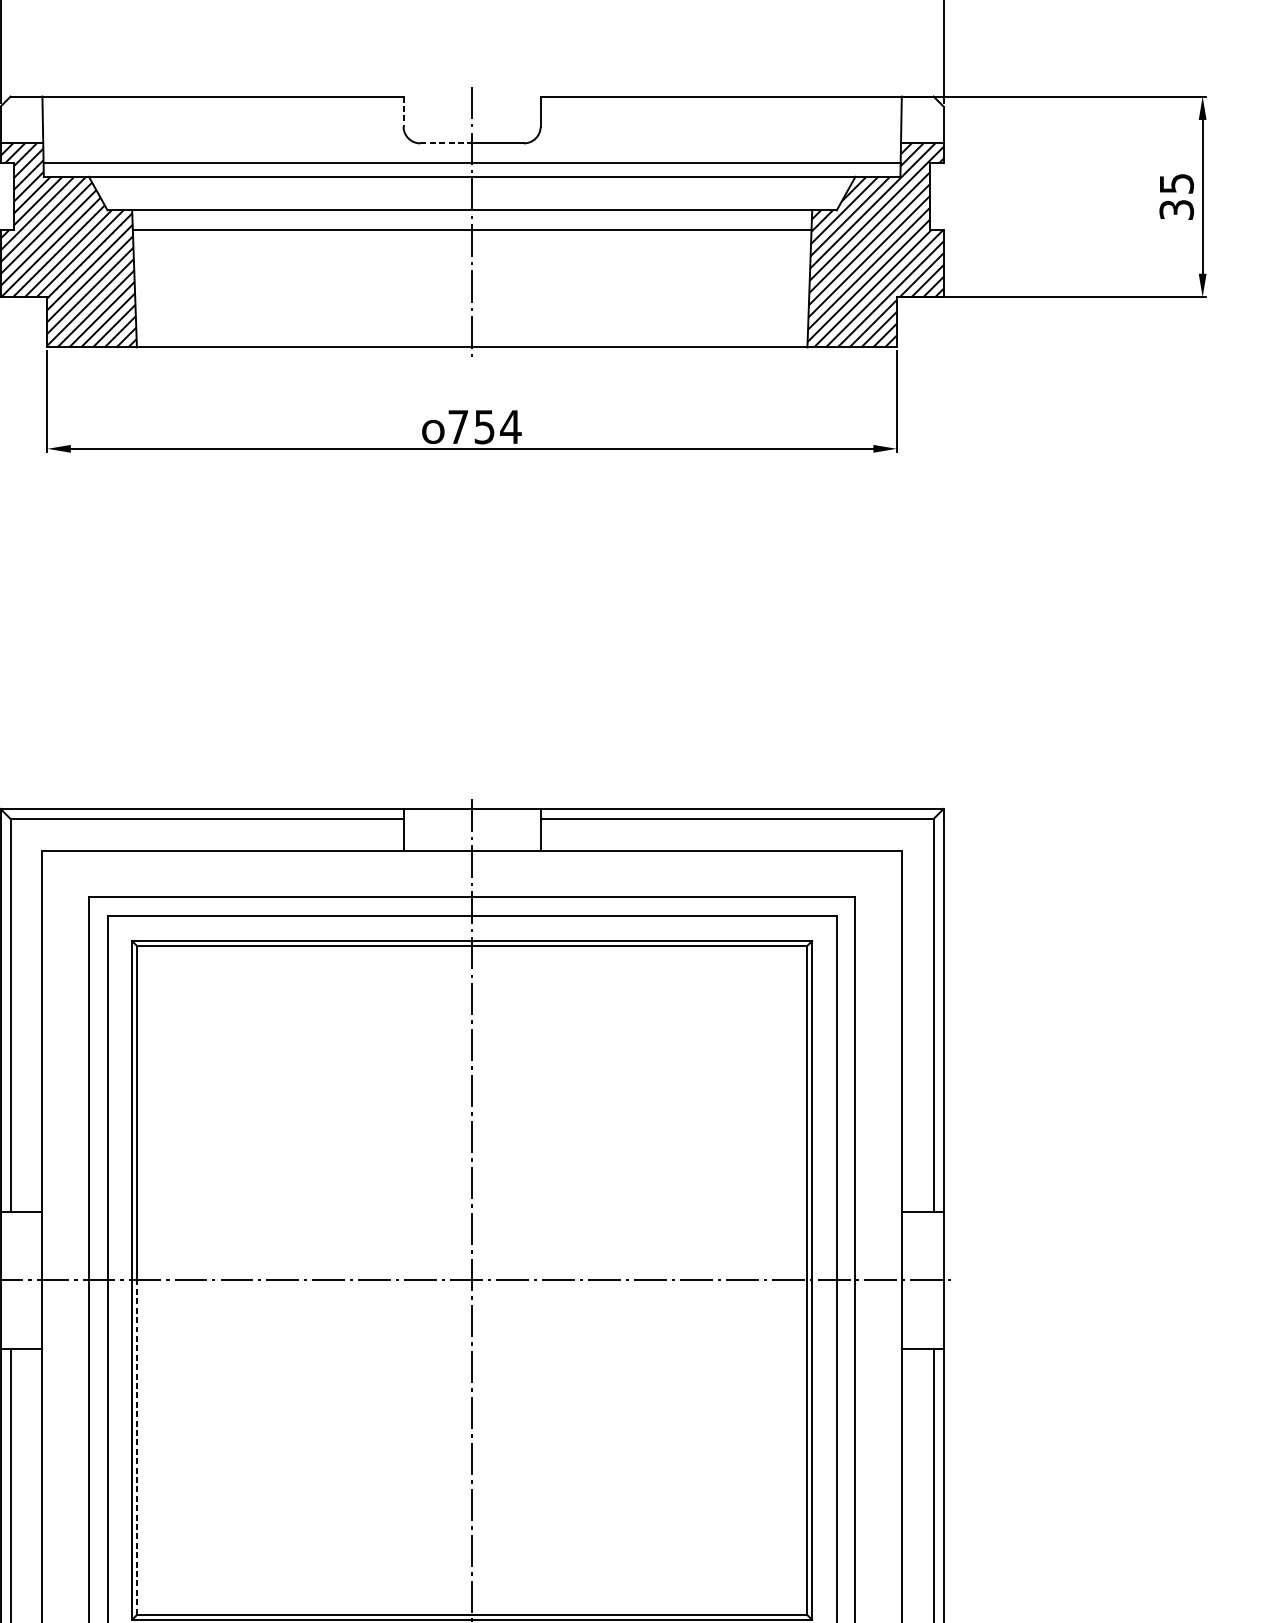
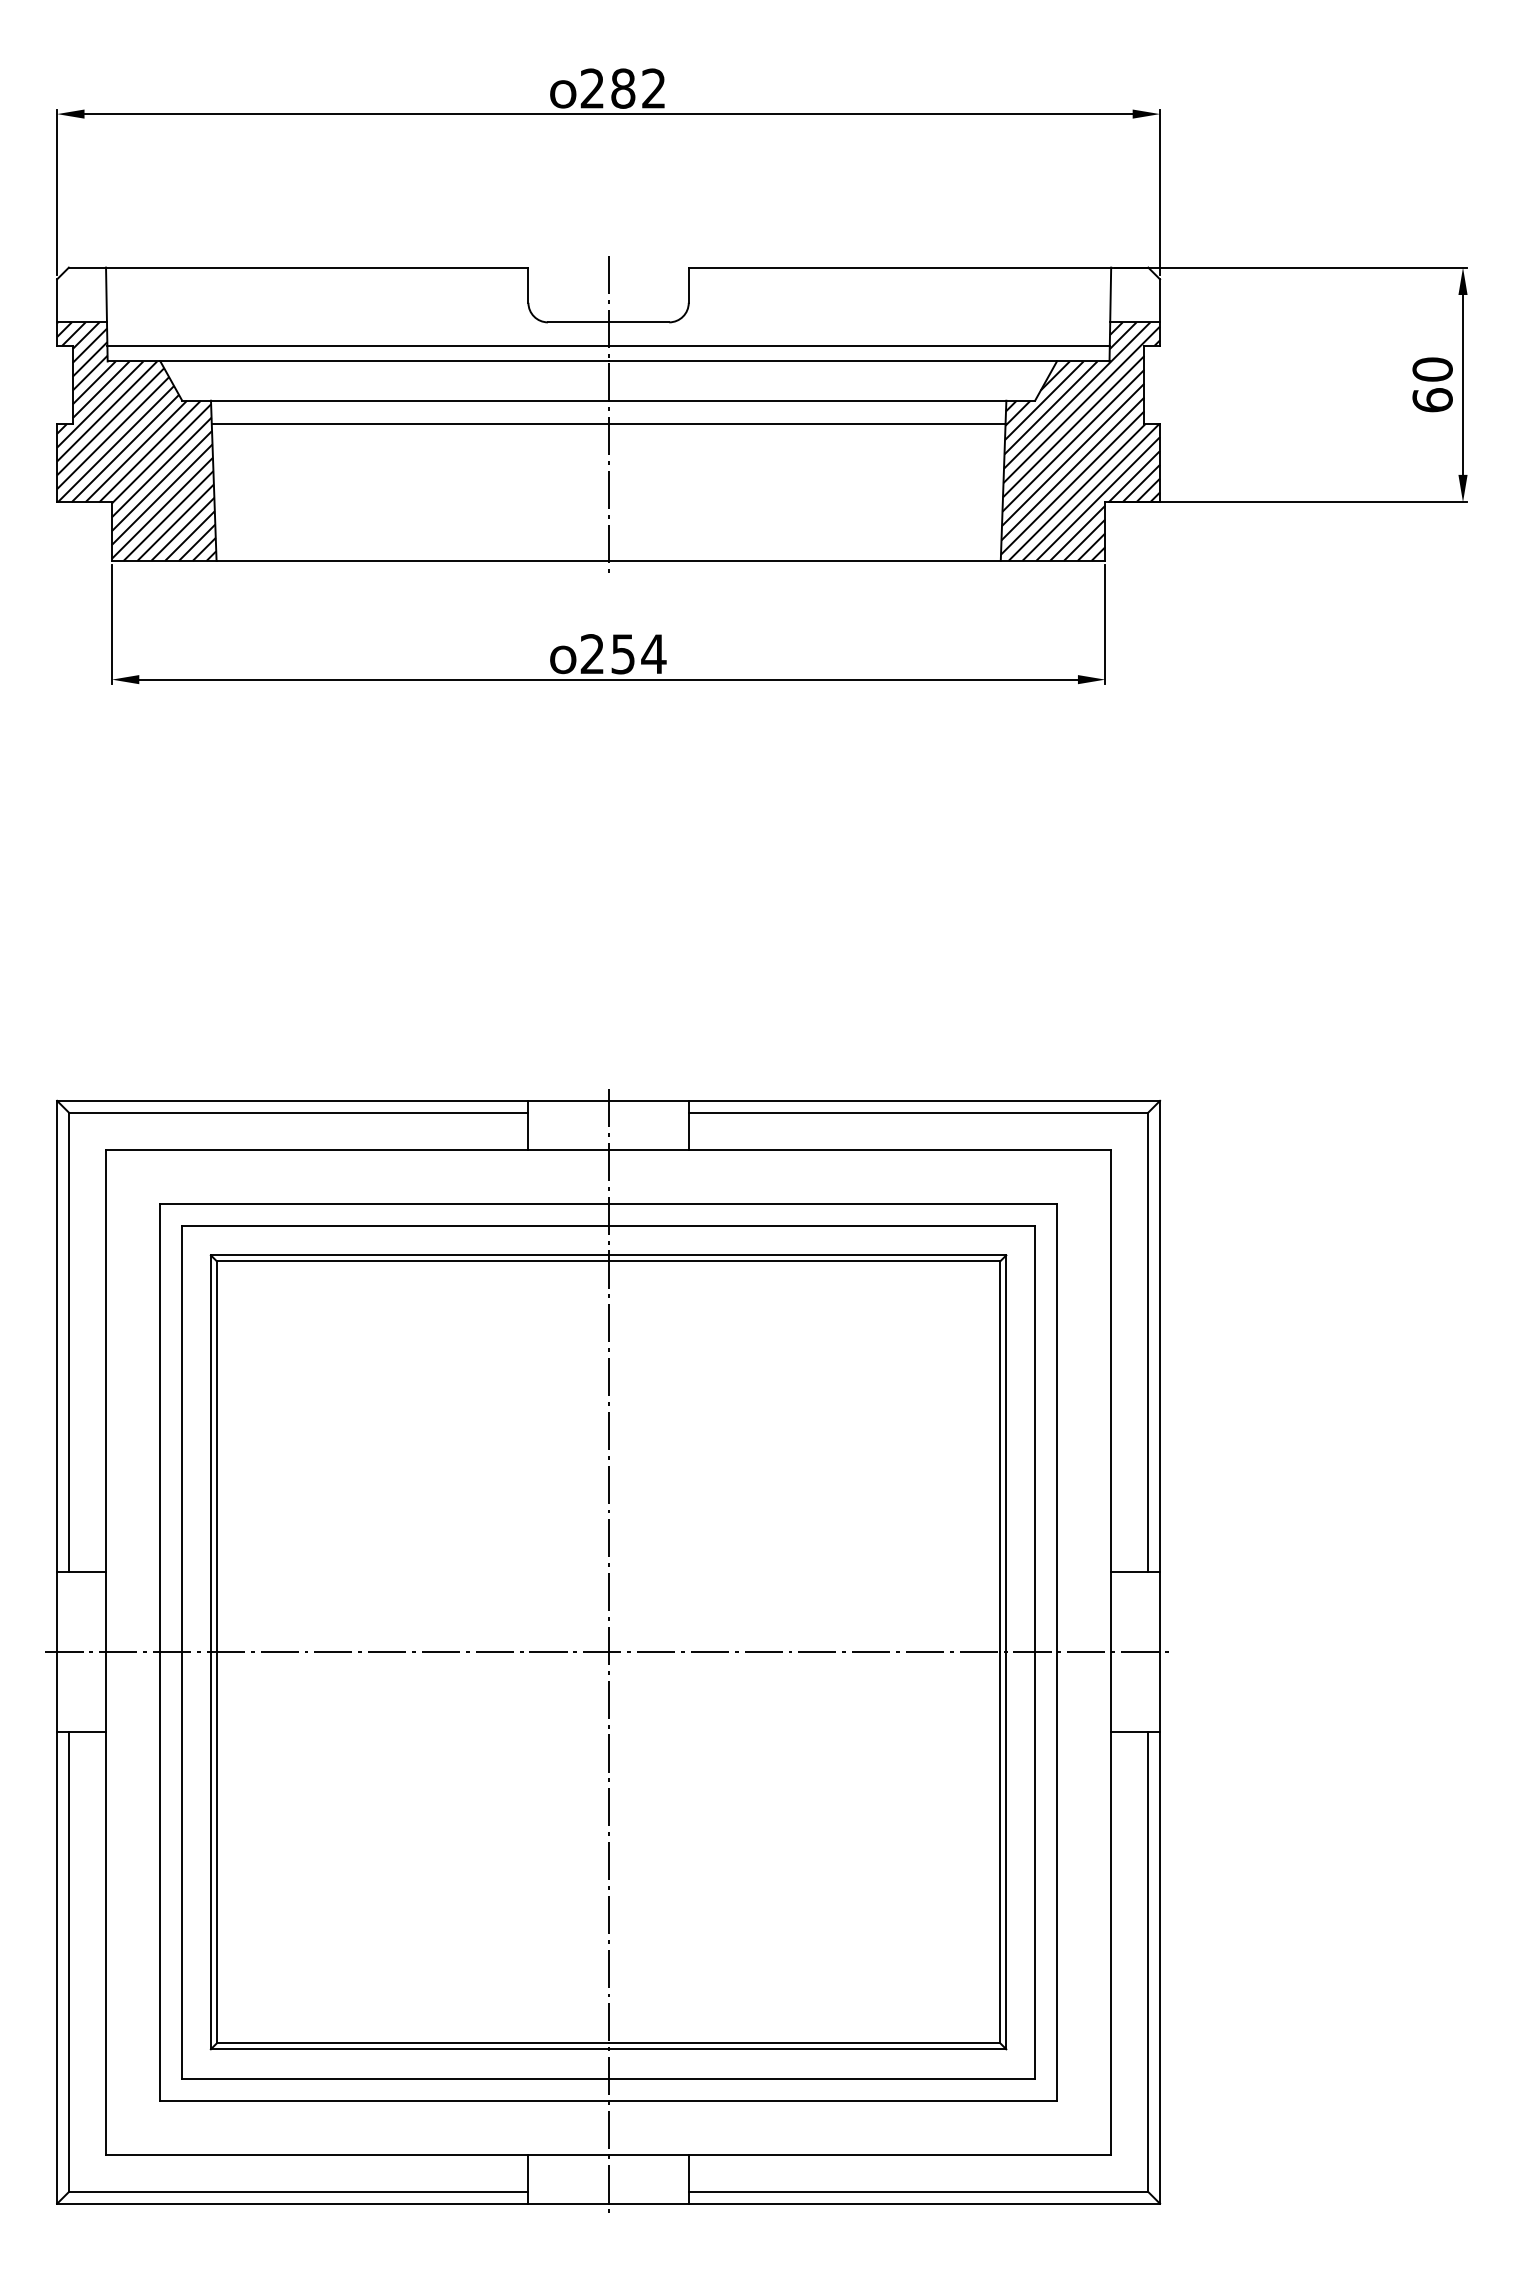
line: (403, 111) -> (528, 285), dashed -> solid
line: (446, 143) -> (578, 322), dashed -> solid
text: (1176, 196) -> (1432, 384), 35 -> 60
text: (457, 426) -> (591, 653), 754 -> 254
line: (137, 1447) -> (217, 1847), dashed -> solid

